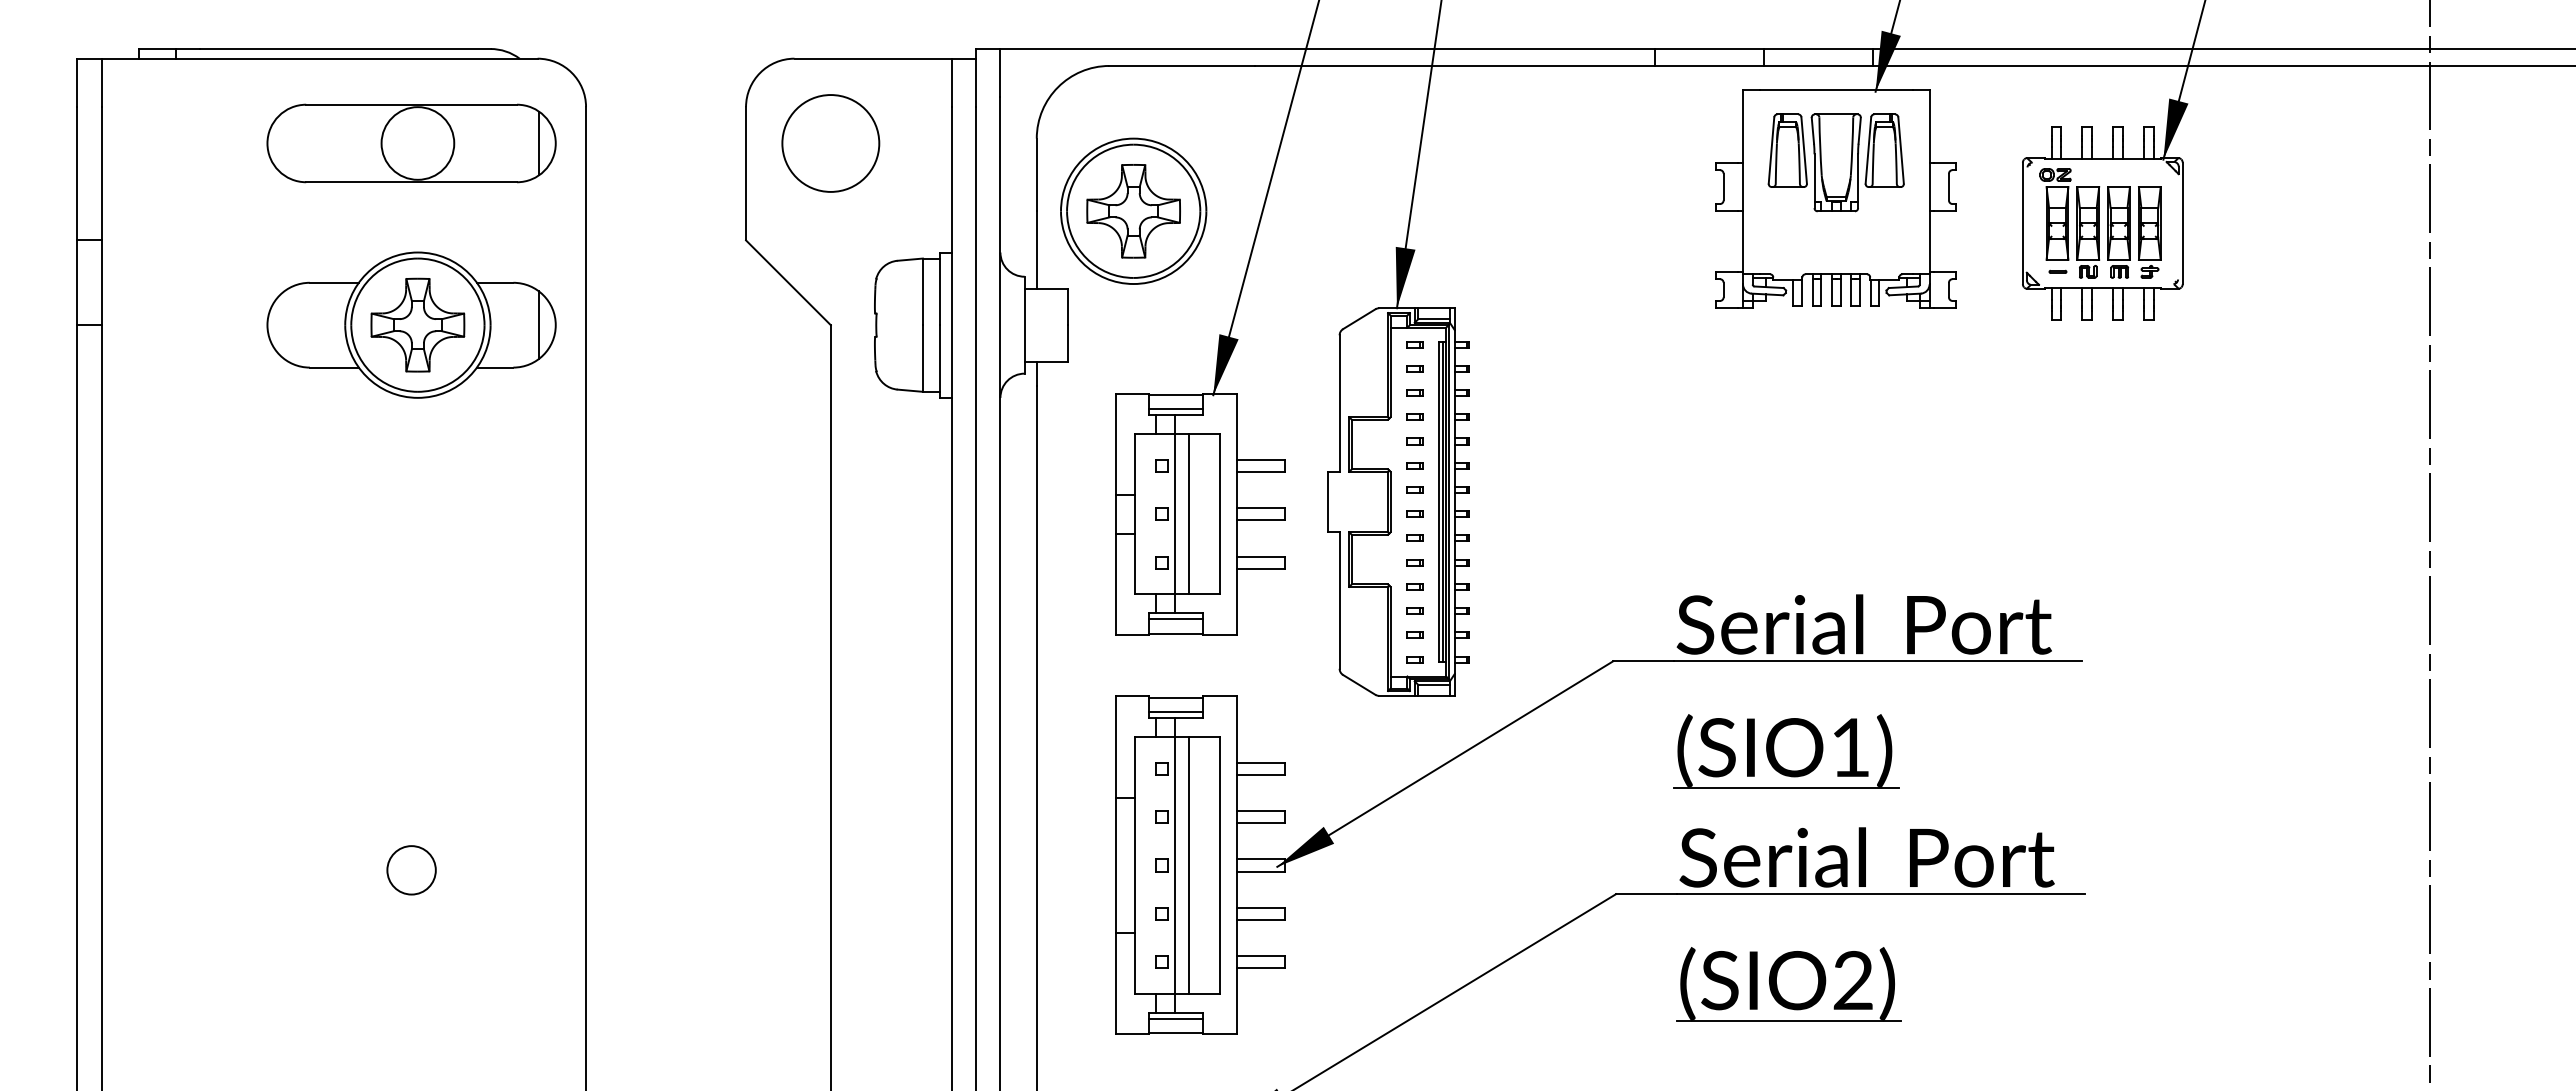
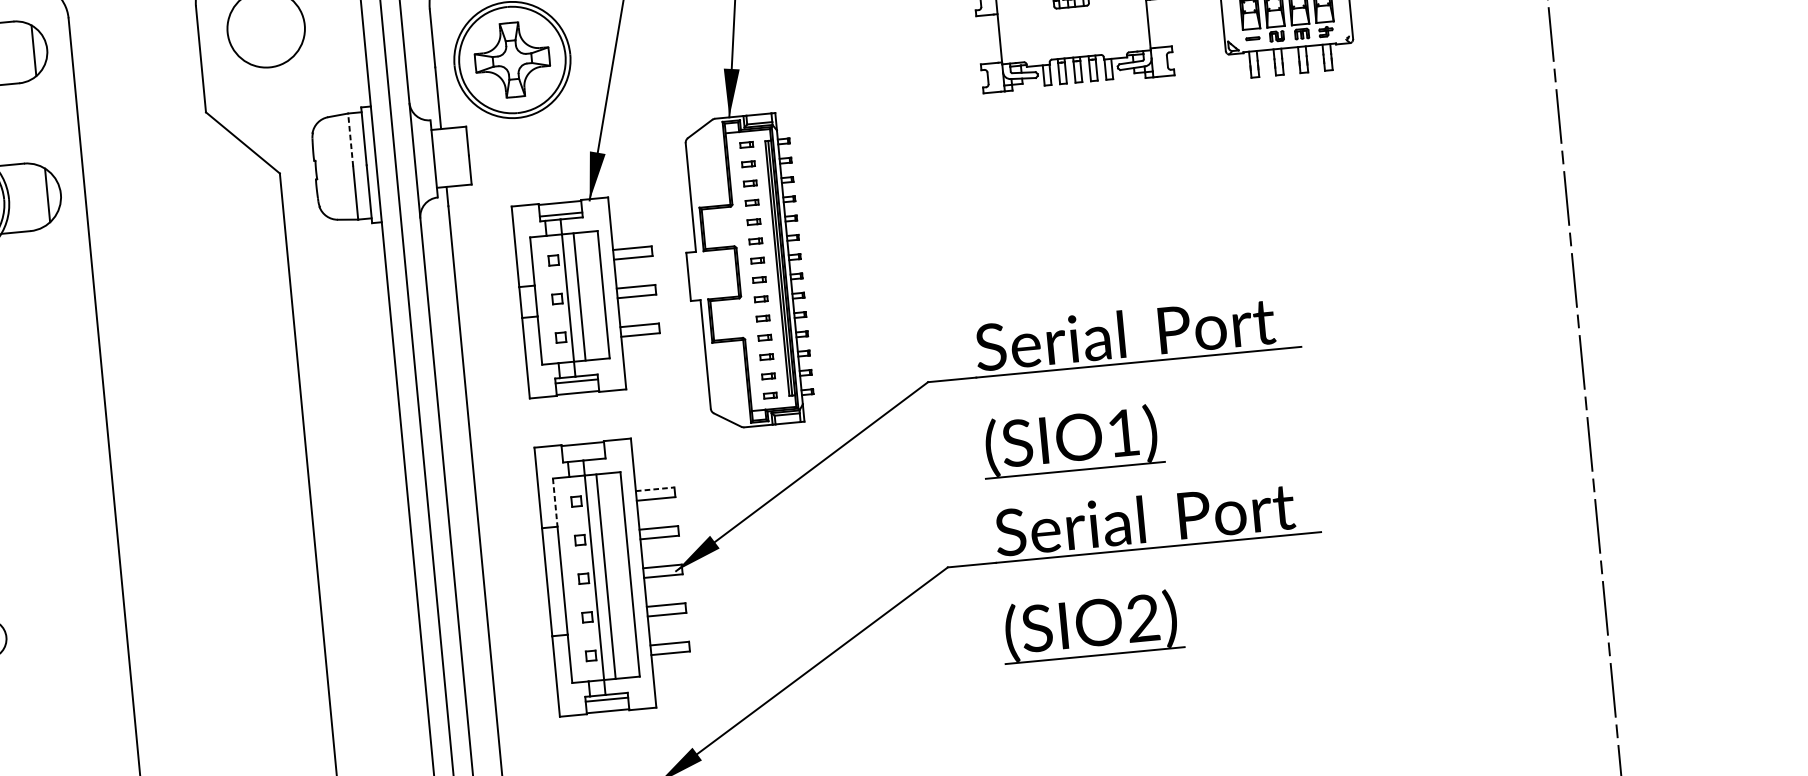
line: (922, 291) -> (350, 139), solid -> dashed
line: (1175, 712) -> (583, 455), removed
line: (1261, 762) -> (655, 489), solid -> dashed
line: (1134, 767) -> (554, 502), solid -> dashed

